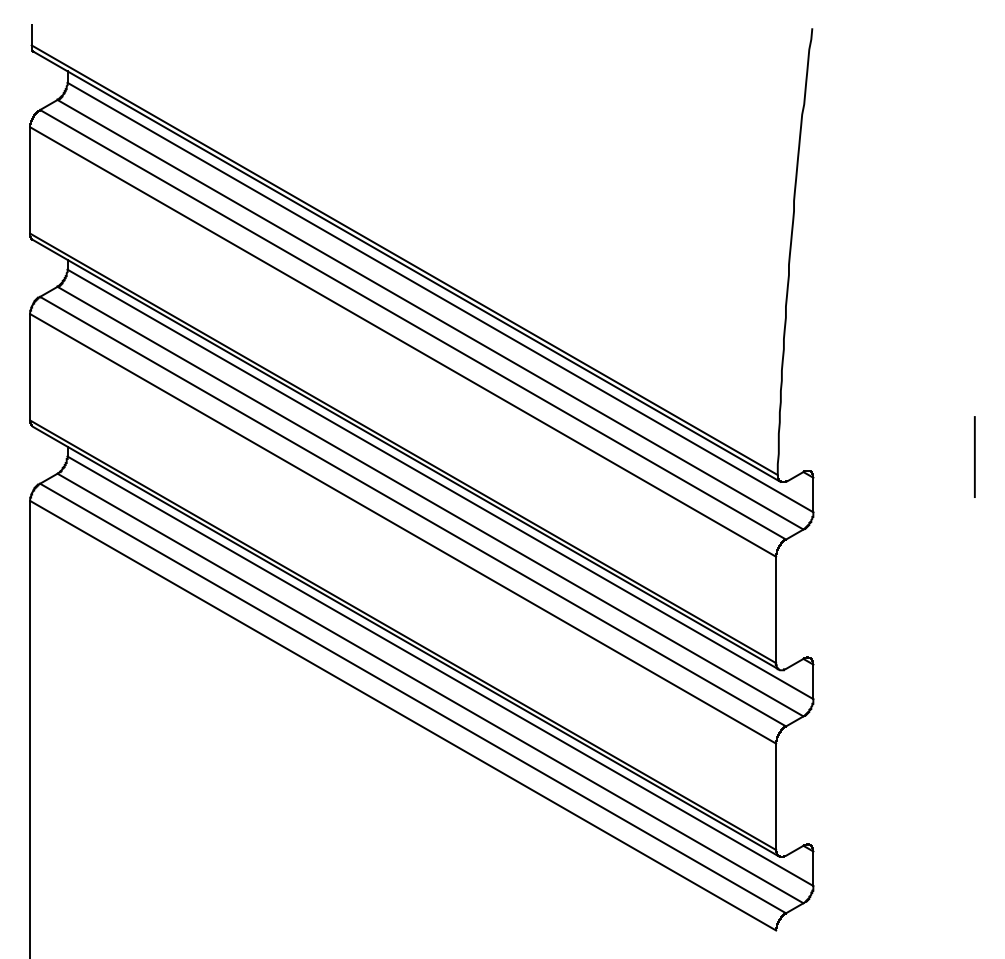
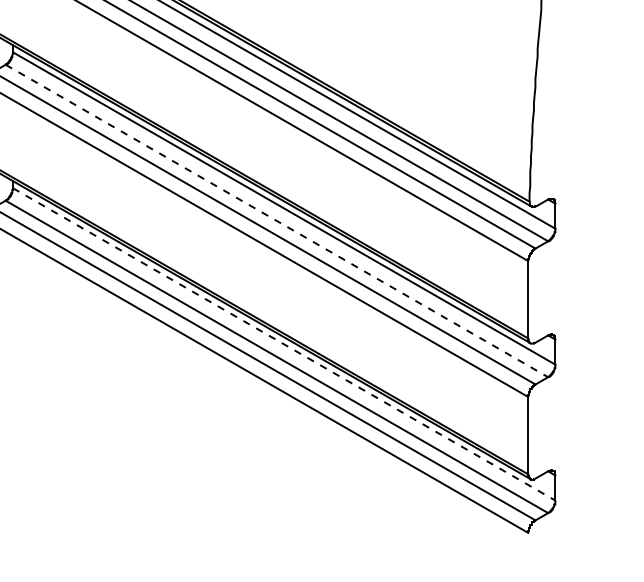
line: (430, 501) -> (276, 220), solid -> dashed
line: (440, 671) -> (284, 344), solid -> dashed

